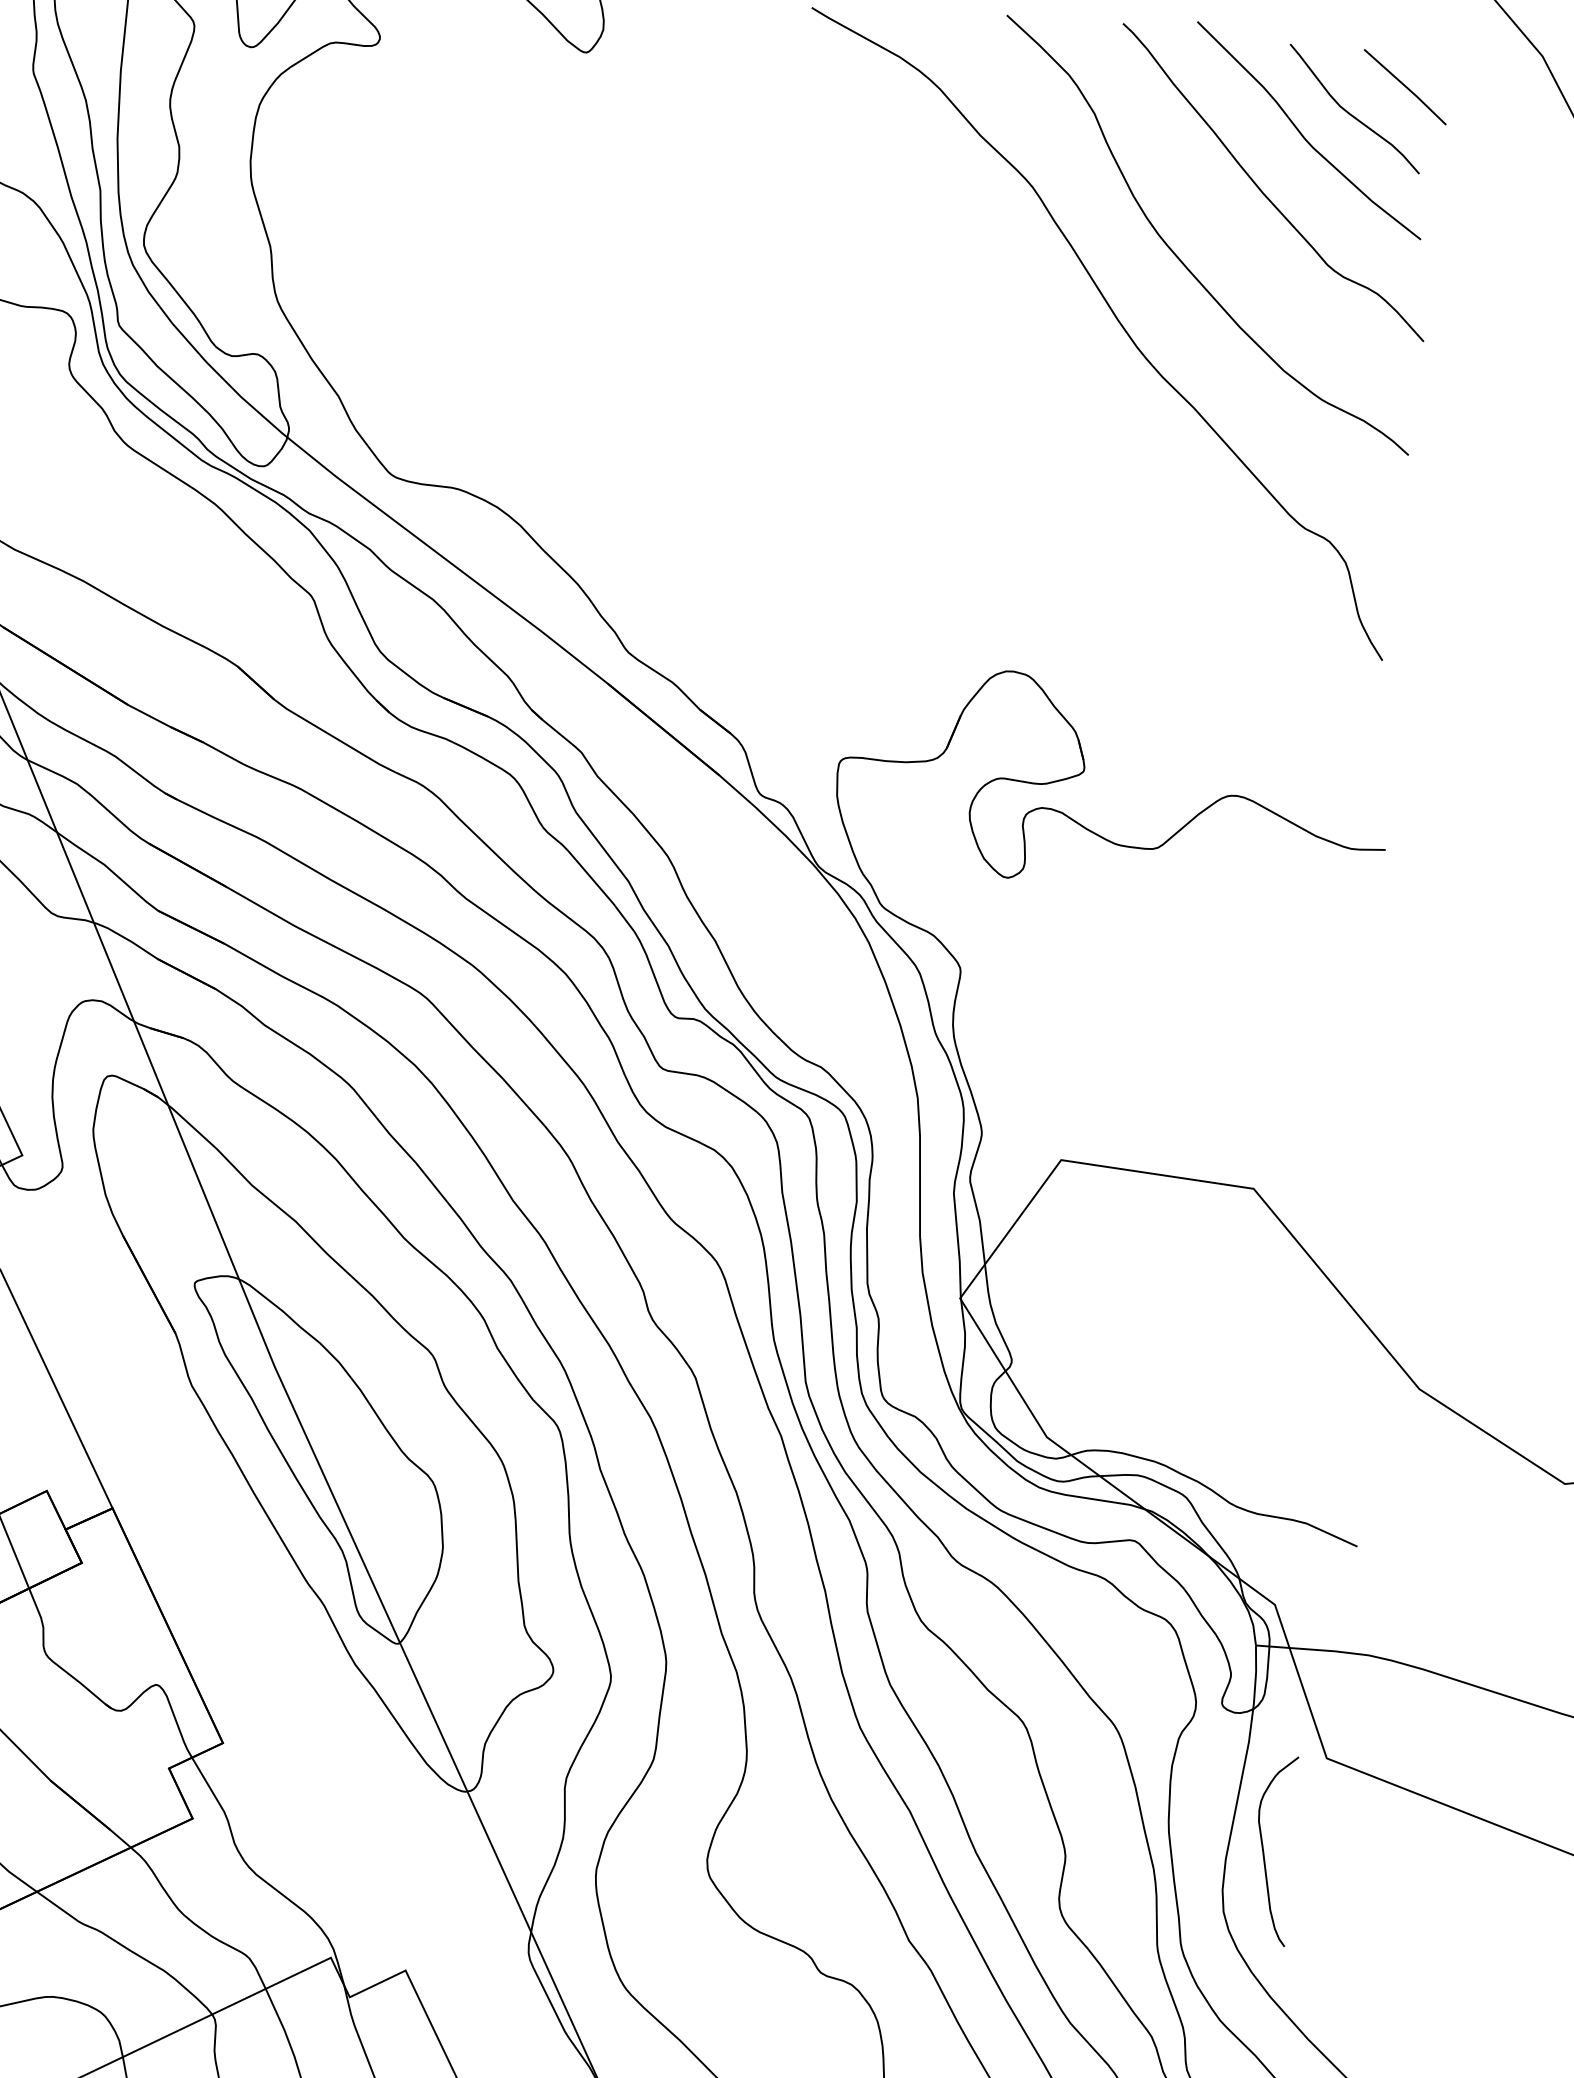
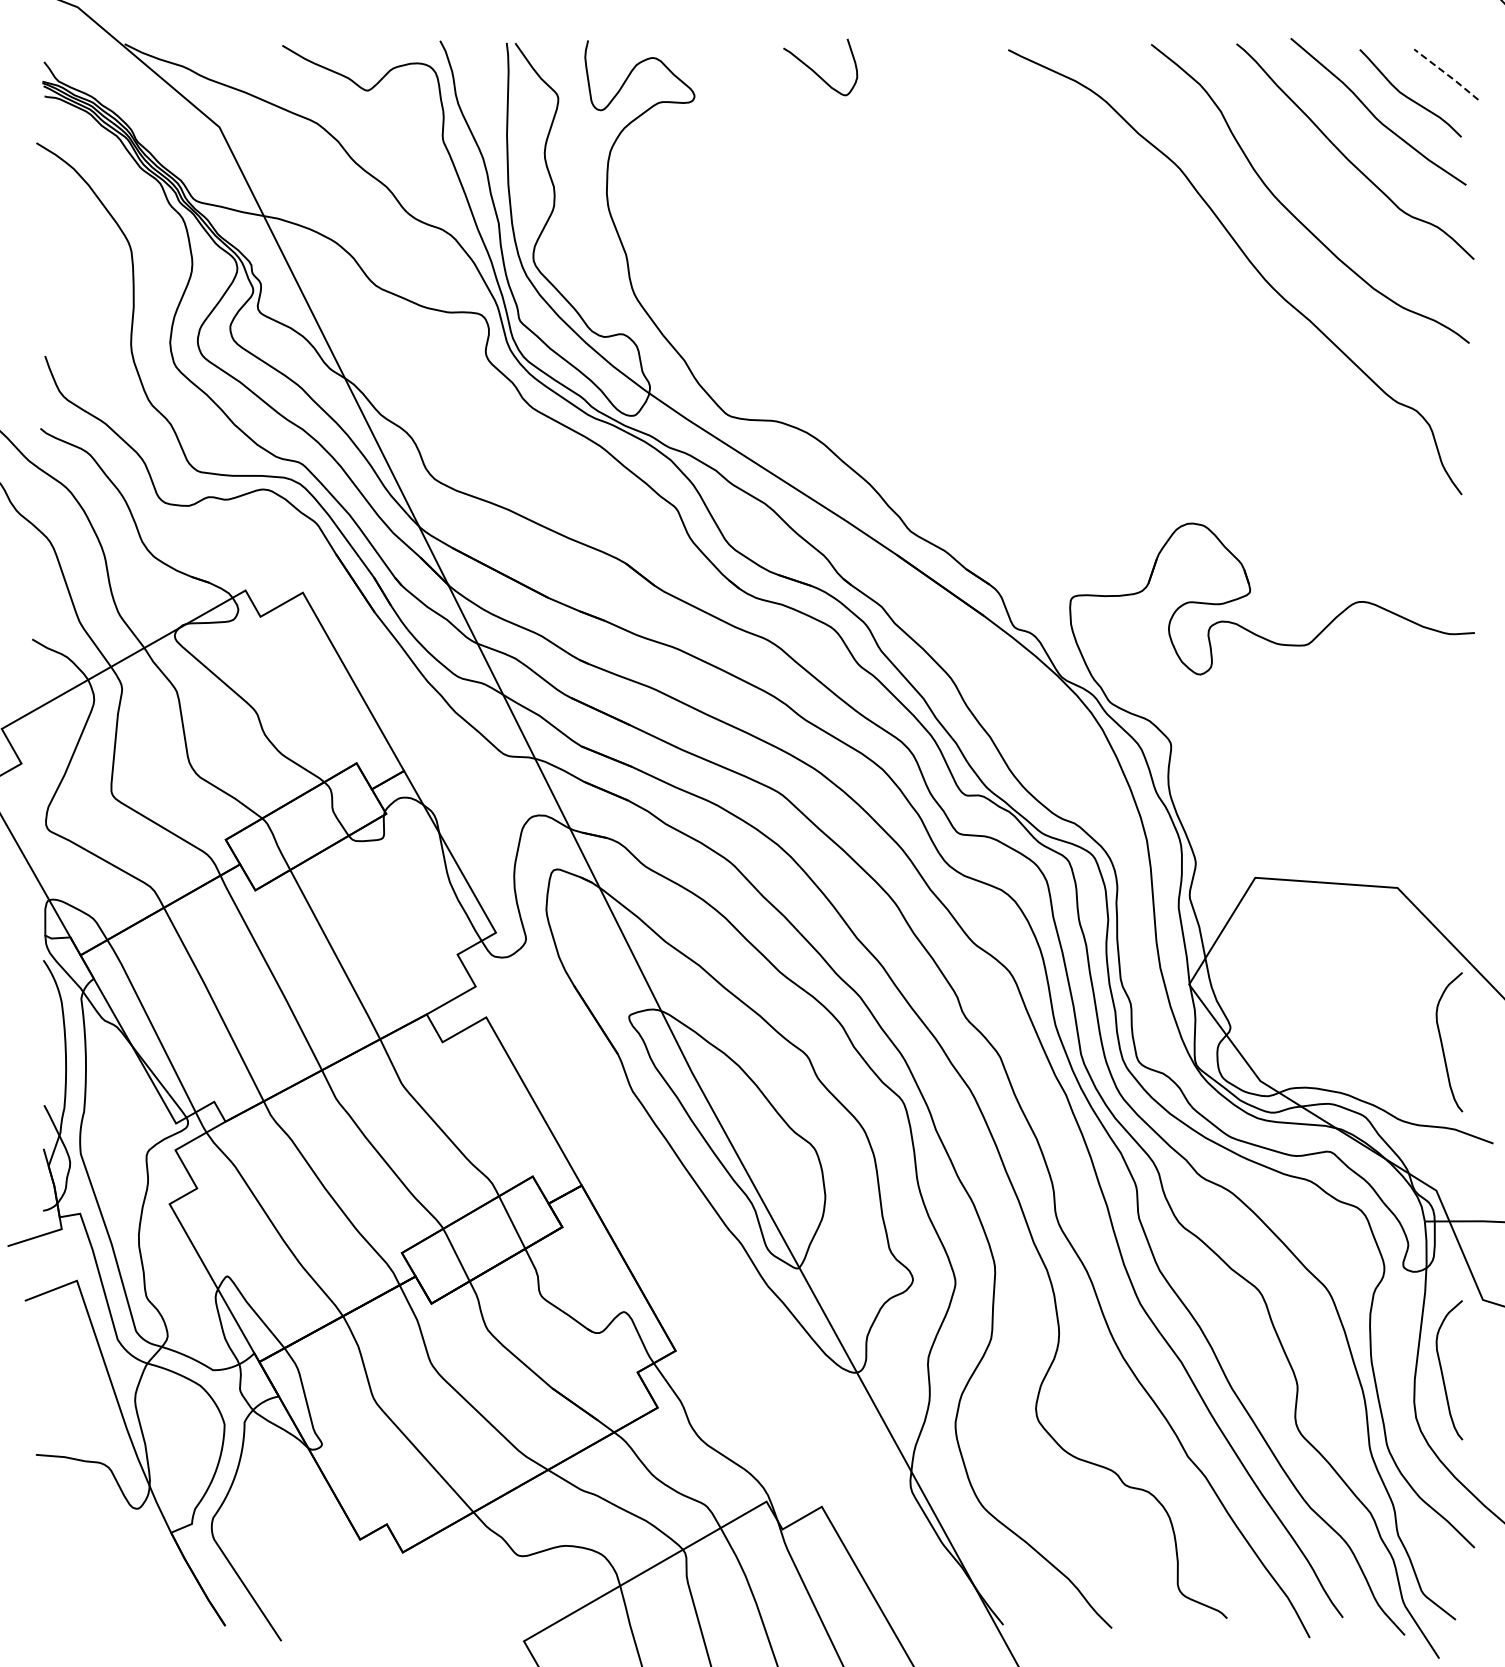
line: (1406, 87) -> (1447, 74), solid -> dashed
curve: (1298, 1403) -> (1442, 1042), added

